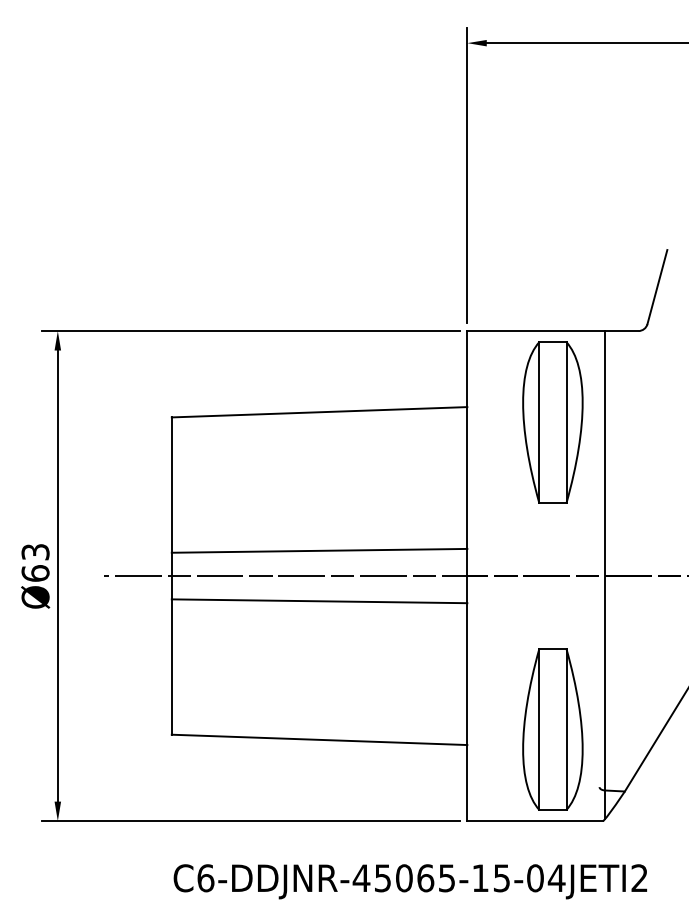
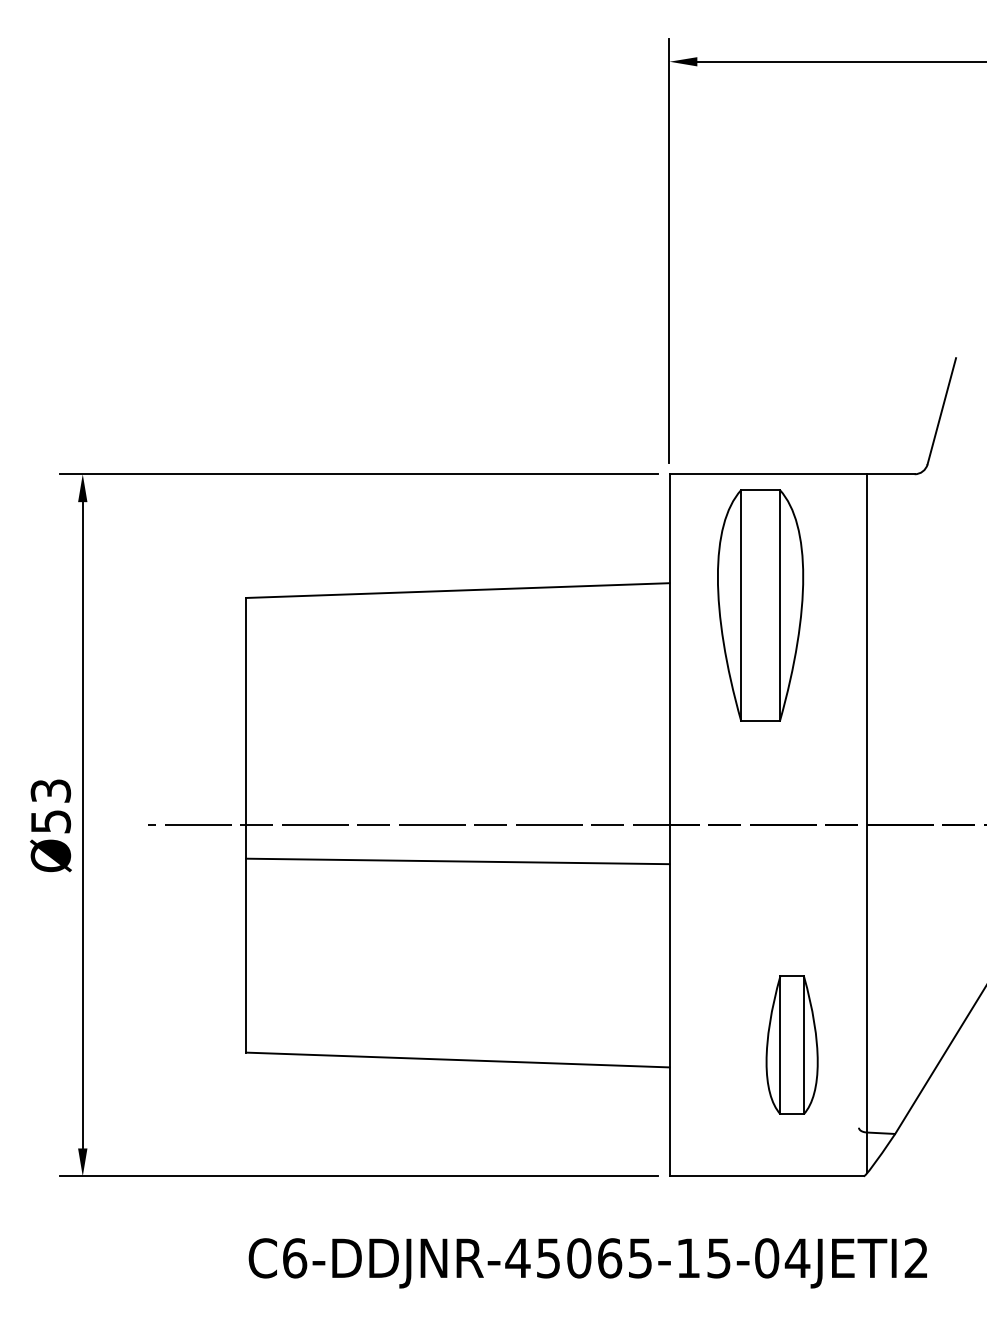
part: (552, 422) -> (760, 605), moved
line: (319, 550) -> (457, 788), removed
text: (35, 573) -> (50, 821), Ø63 -> Ø53
part: (552, 729) -> (791, 1045), size x0.6

